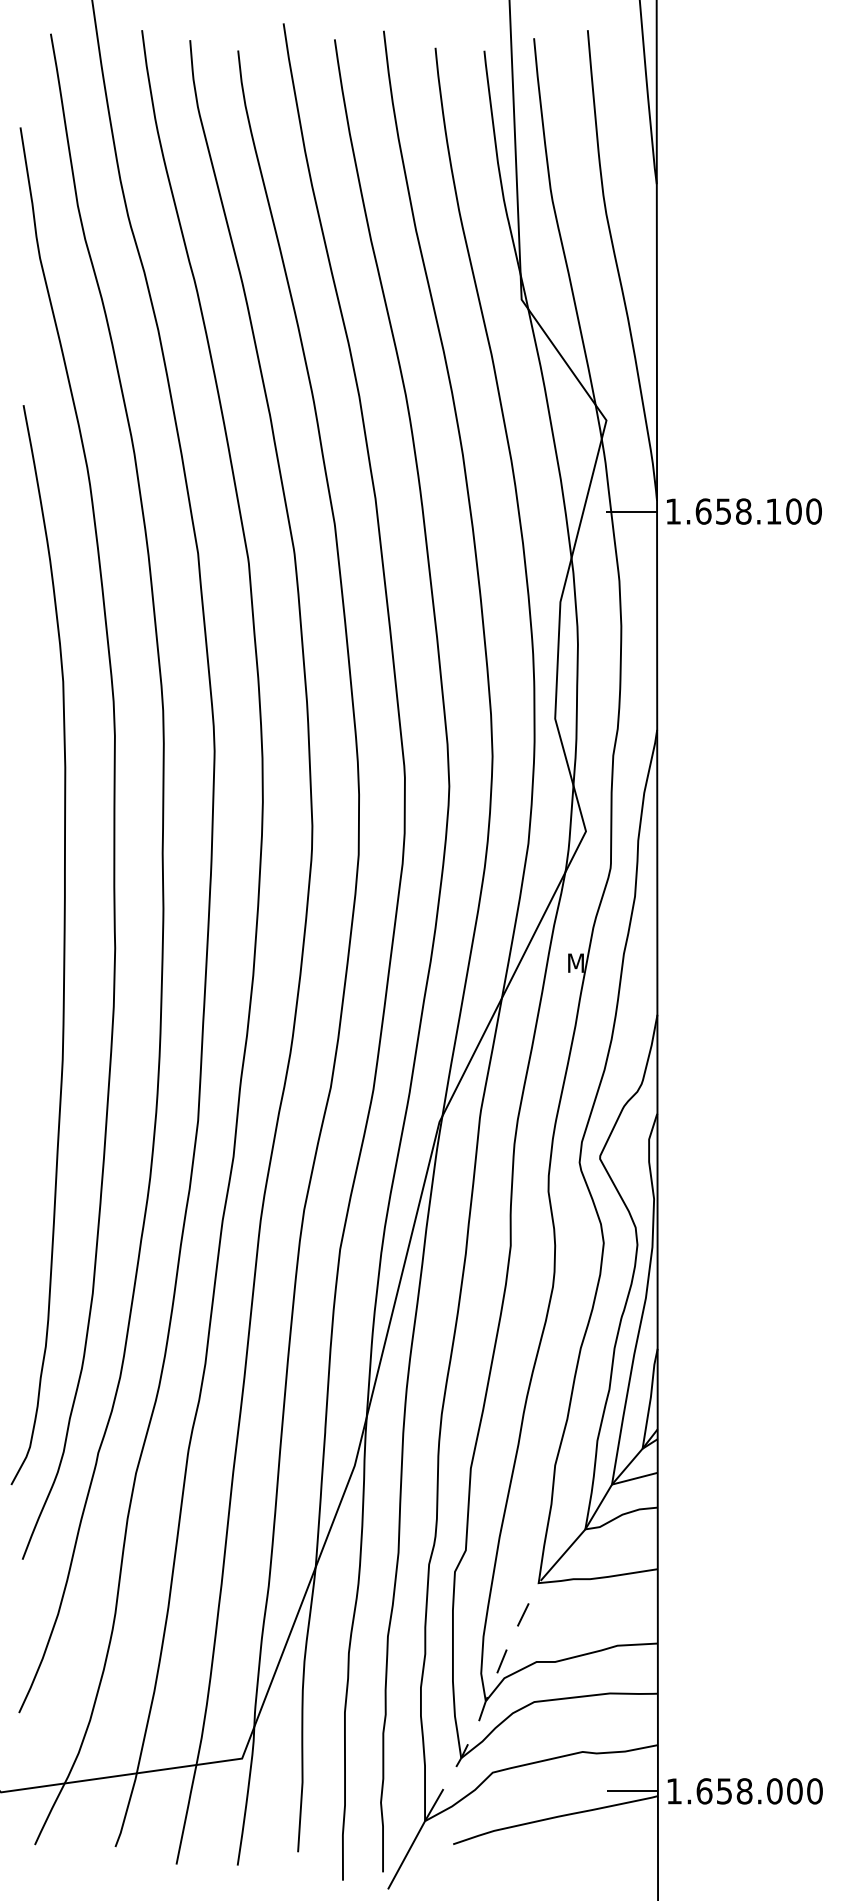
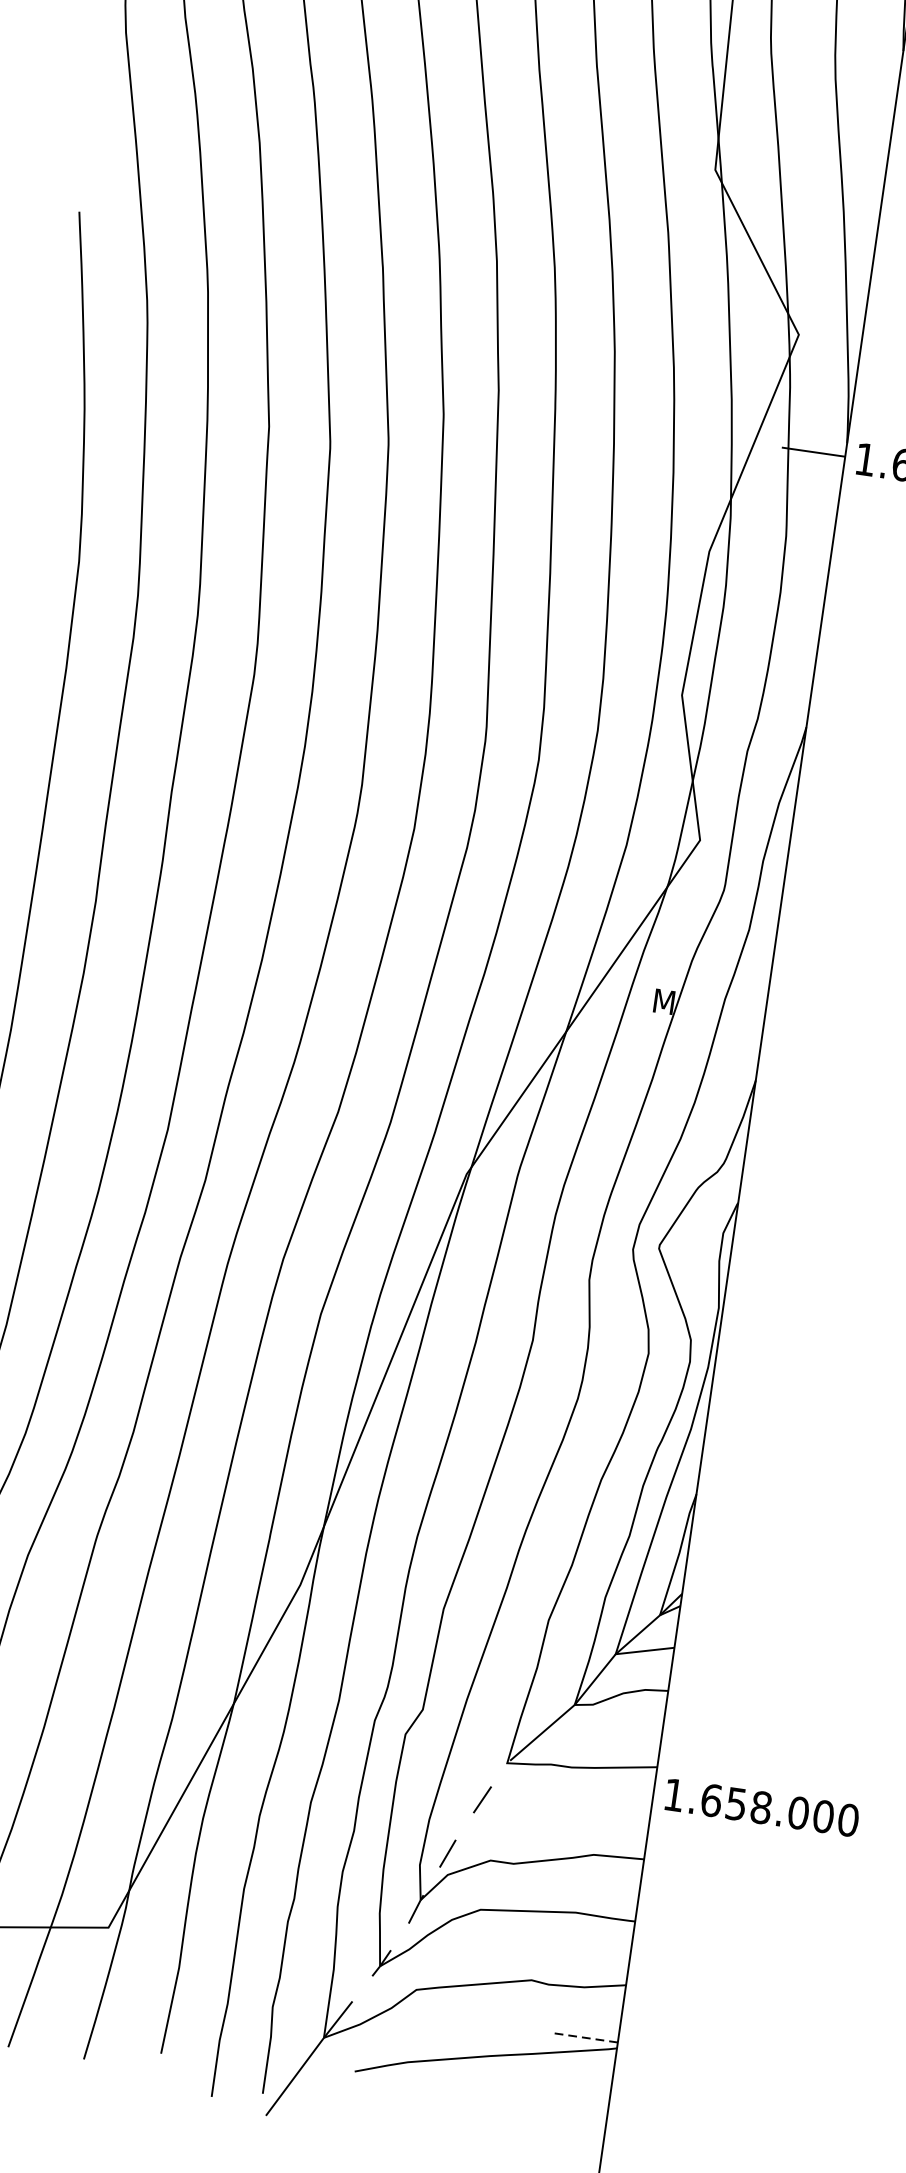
line: (632, 1791) -> (586, 2038), solid -> dashed
text: (744, 1791) -> (761, 1807), moved

